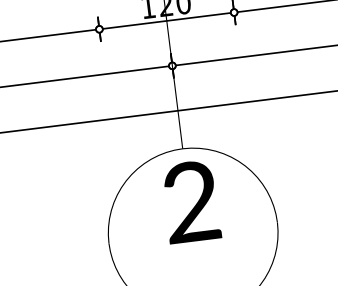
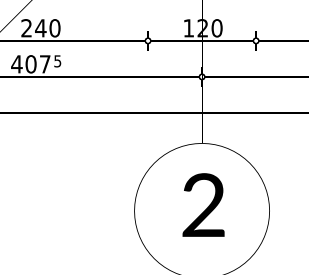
text: (191, 201) -> (203, 204), moved

